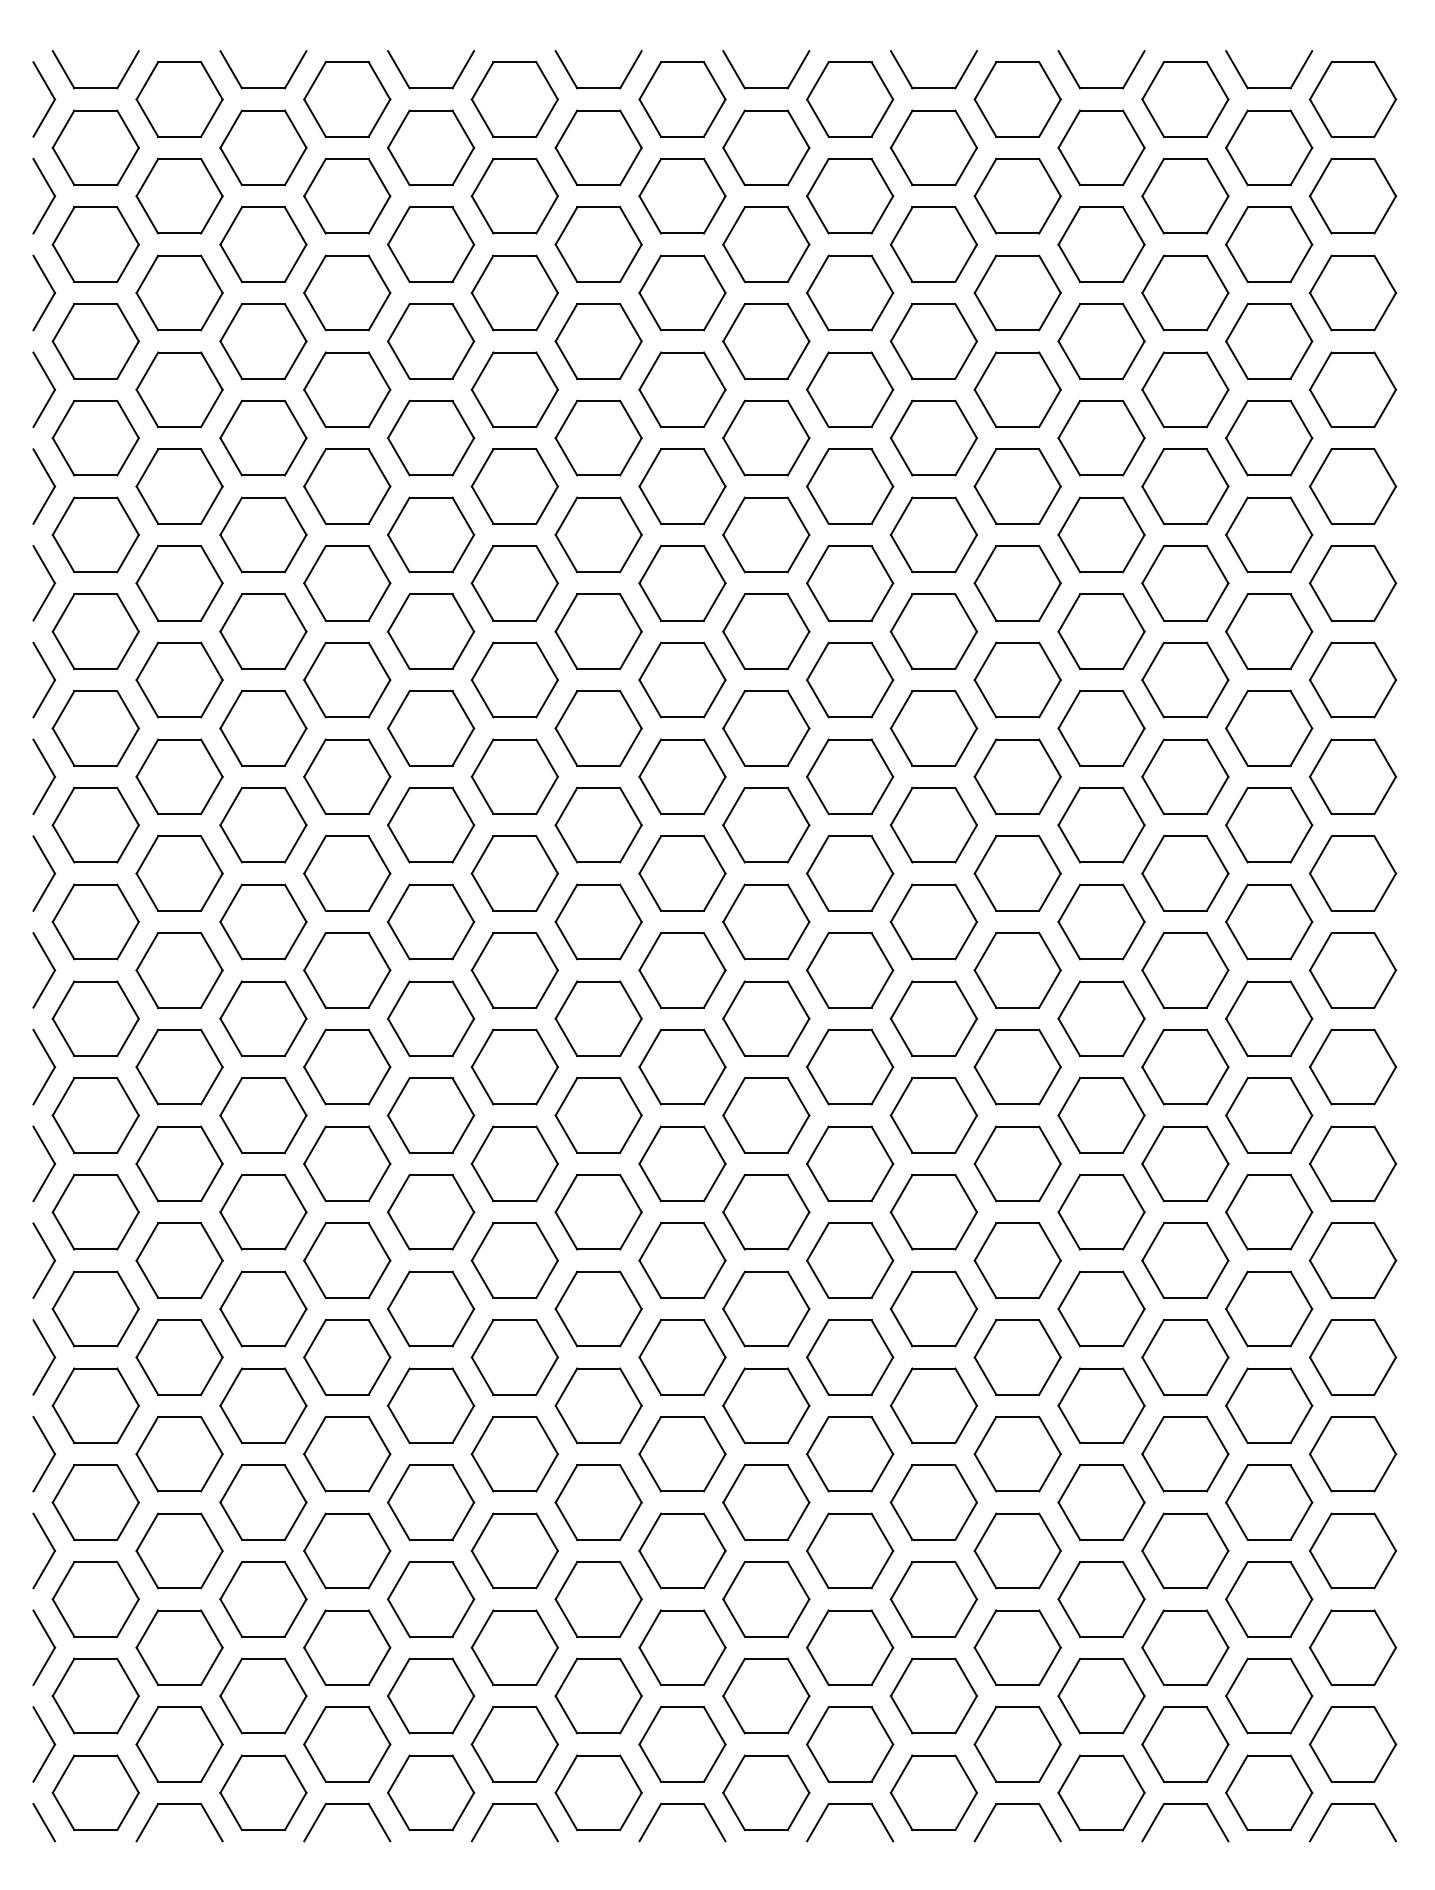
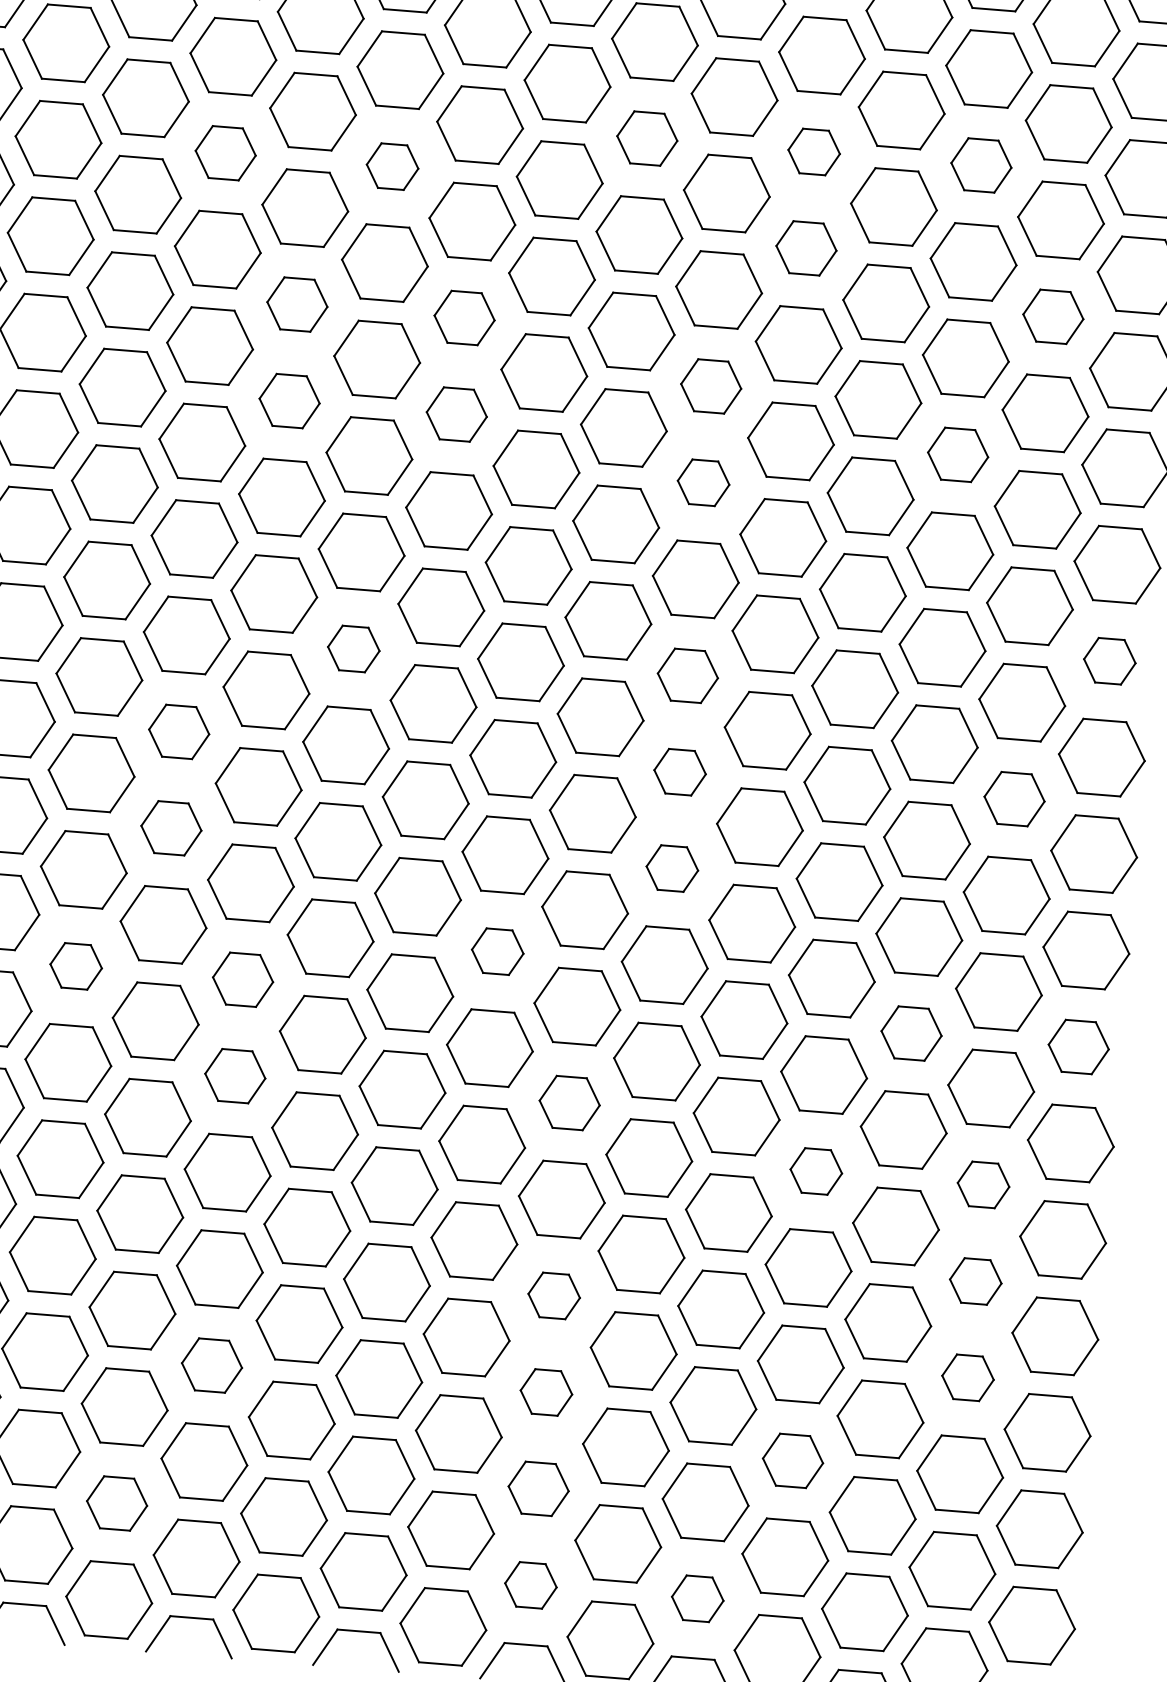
part: (850, 292) -> (647, 138), size x0.7
part: (1017, 292) -> (814, 151), size x0.6
part: (1185, 292) -> (981, 164), size x0.7
part: (431, 341) -> (226, 153), size x0.7
part: (598, 341) -> (392, 166), size x0.6
part: (1017, 389) -> (806, 248), size x0.7
part: (1269, 437) -> (1053, 316), size x0.7
part: (514, 486) -> (297, 304), size x0.7
part: (682, 486) -> (464, 318), size x0.7
part: (933, 534) -> (710, 385), size x0.7
part: (514, 583) -> (289, 401), size x0.7
part: (682, 583) -> (456, 414), size x0.7
part: (1185, 583) -> (958, 455), size x0.7
part: (933, 631) -> (703, 482), size x0.6
part: (1353, 776) -> (1110, 660), size x0.6
part: (598, 825) -> (353, 649), size x0.6
part: (933, 825) -> (687, 676), size x0.7
part: (431, 921) -> (179, 731), size x0.7
part: (933, 921) -> (679, 771), size x0.6
part: (1269, 921) -> (1014, 798), size x0.7
part: (431, 1018) -> (171, 828), size x0.7
part: (933, 1018) -> (672, 868), size x0.6
part: (766, 1115) -> (497, 951), size x0.6
part: (347, 1163) -> (76, 965), size x0.6
part: (514, 1163) -> (242, 979), size x0.7
part: (1185, 1163) -> (911, 1033), size x0.7
part: (1353, 1163) -> (1079, 1046), size x0.7
part: (514, 1260) -> (235, 1076), size x0.7
part: (850, 1260) -> (569, 1102), size x0.7
part: (1101, 1308) -> (816, 1170), size x0.6
part: (1269, 1308) -> (983, 1184), size x0.6
part: (1269, 1405) -> (975, 1281), size x0.6
part: (850, 1453) -> (554, 1295), size x0.6
part: (1269, 1502) -> (968, 1377), size x0.6
part: (514, 1550) -> (211, 1365), size x0.7
part: (850, 1550) -> (546, 1392), size x0.6
part: (1101, 1599) -> (792, 1461), size x0.7
part: (850, 1647) -> (538, 1488), size x0.7
part: (431, 1695) -> (117, 1502), size x0.7
part: (850, 1744) -> (531, 1585), size x0.6
part: (1017, 1744) -> (697, 1598), size x0.6

